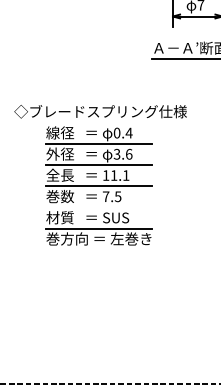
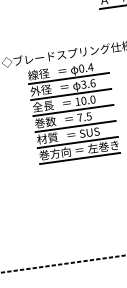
text: (120, 175) -> (88, 100), 11.1 -> 10.0
line: (98, 207) -> (75, 126), added
line: (98, 249) -> (79, 158), added

